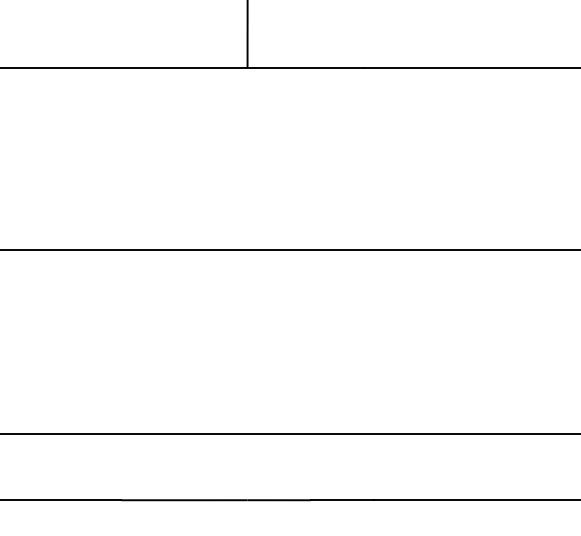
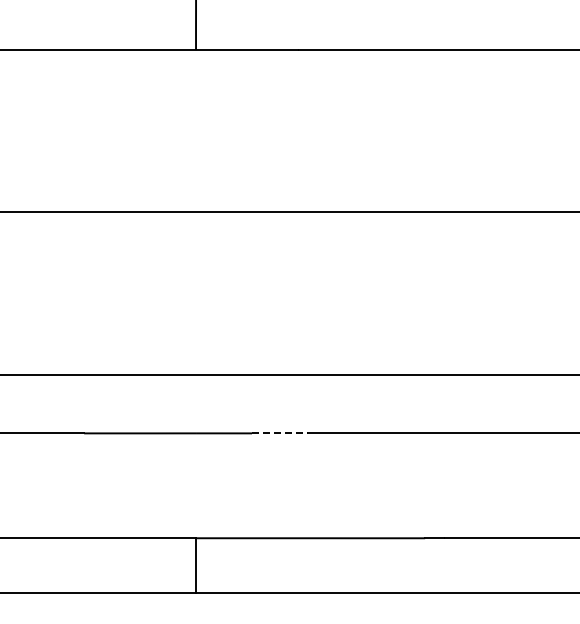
line: (341, 500) -> (279, 433), solid -> dashed

